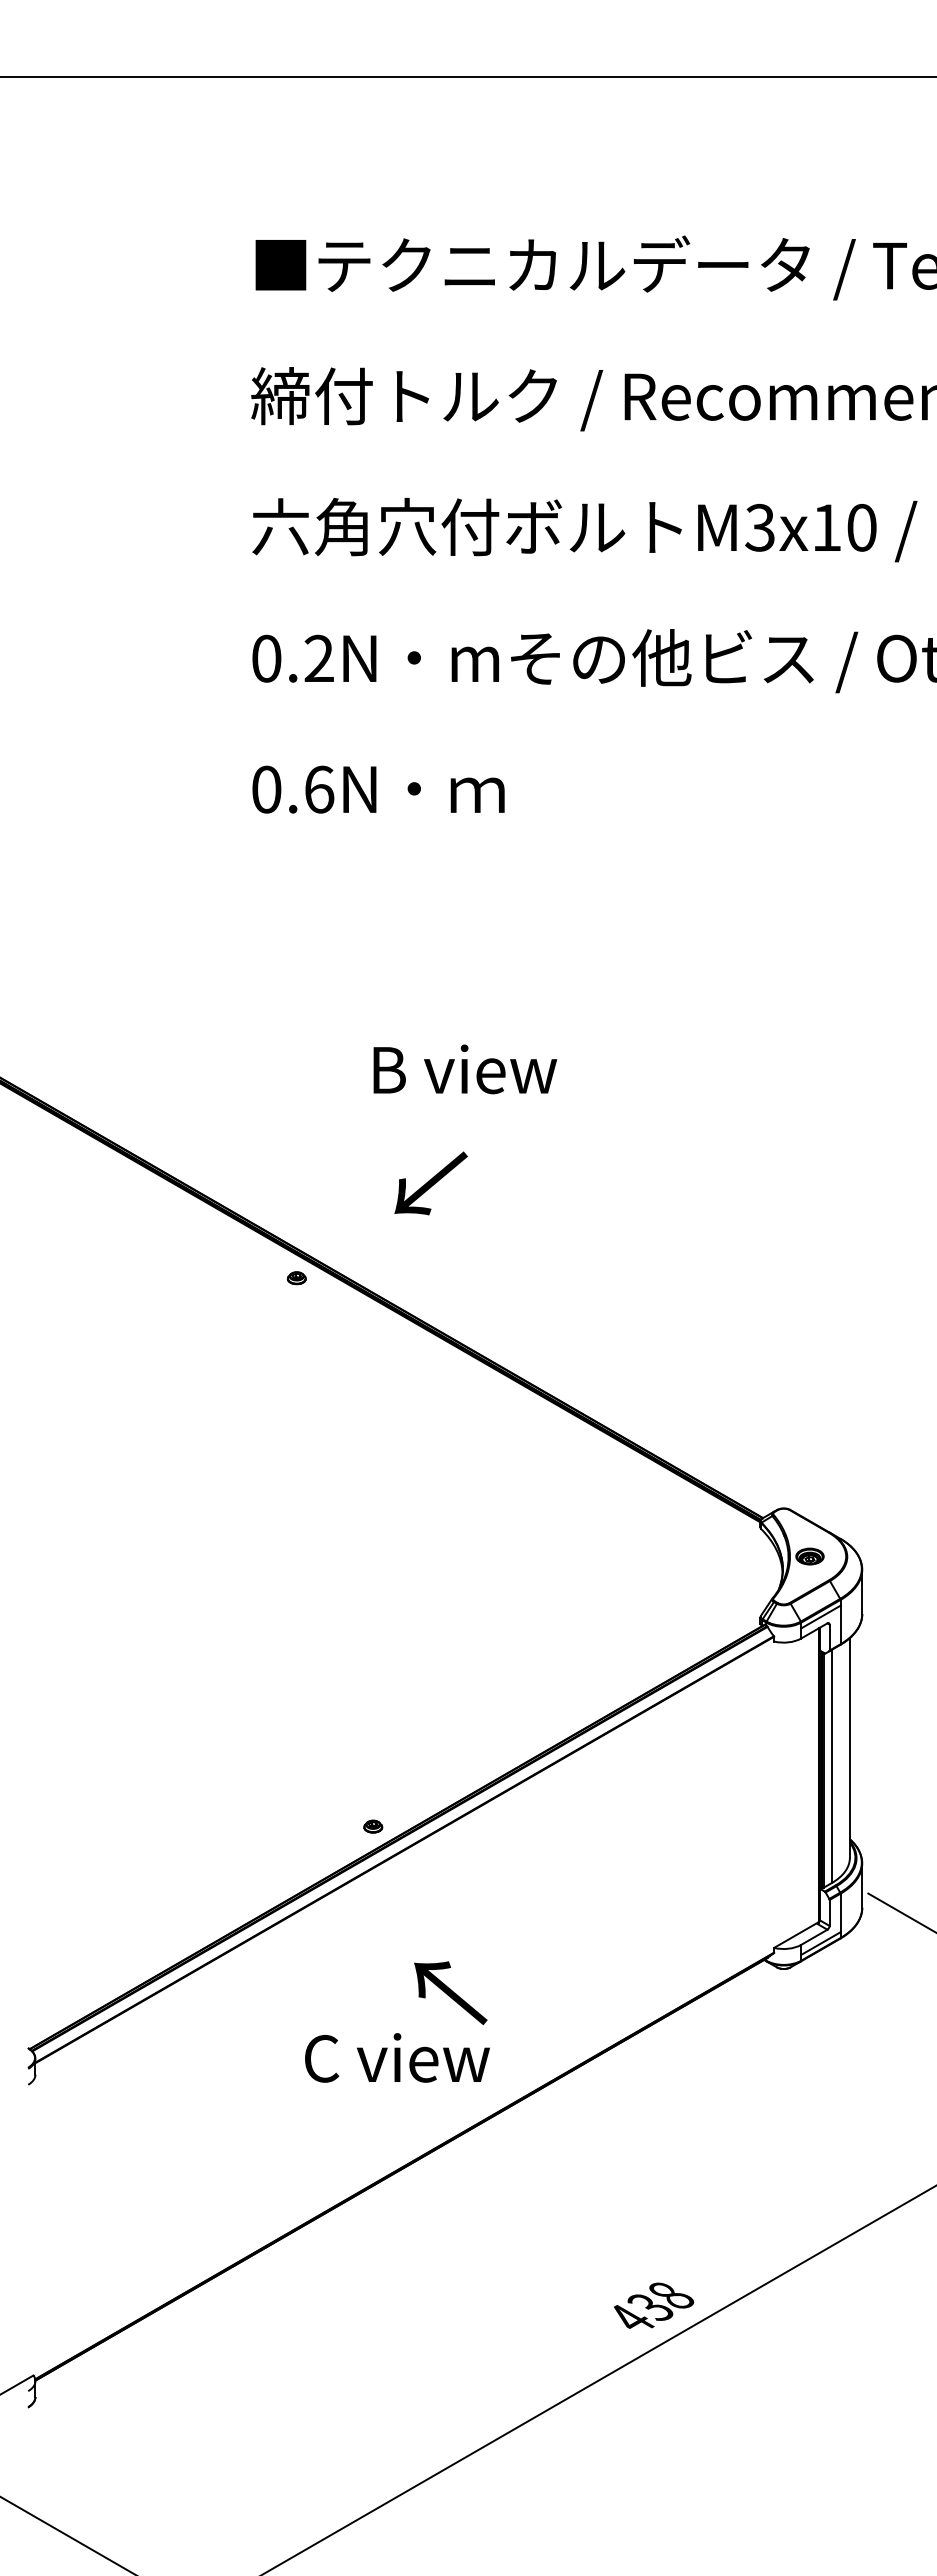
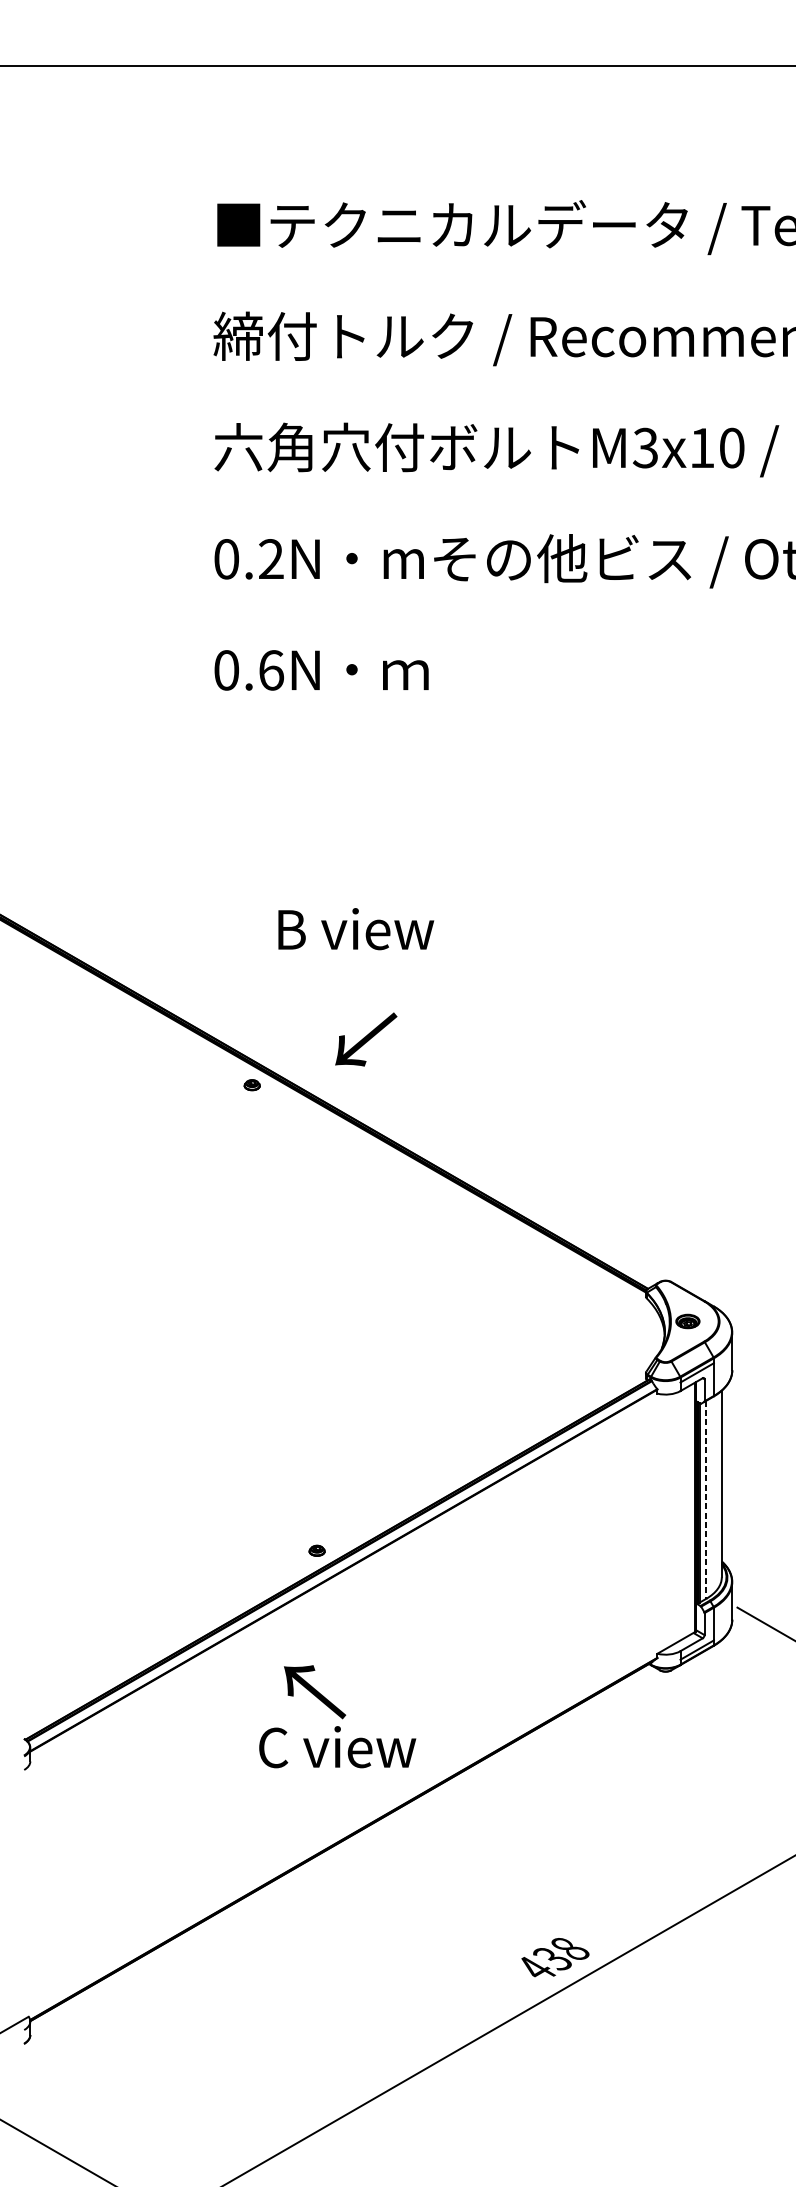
text: (465, 1069) -> (356, 929), moved
text: (430, 1183) -> (365, 1039), moved
line: (831, 1766) -> (706, 1499), solid -> dashed
text: (450, 1993) -> (314, 1692), moved

